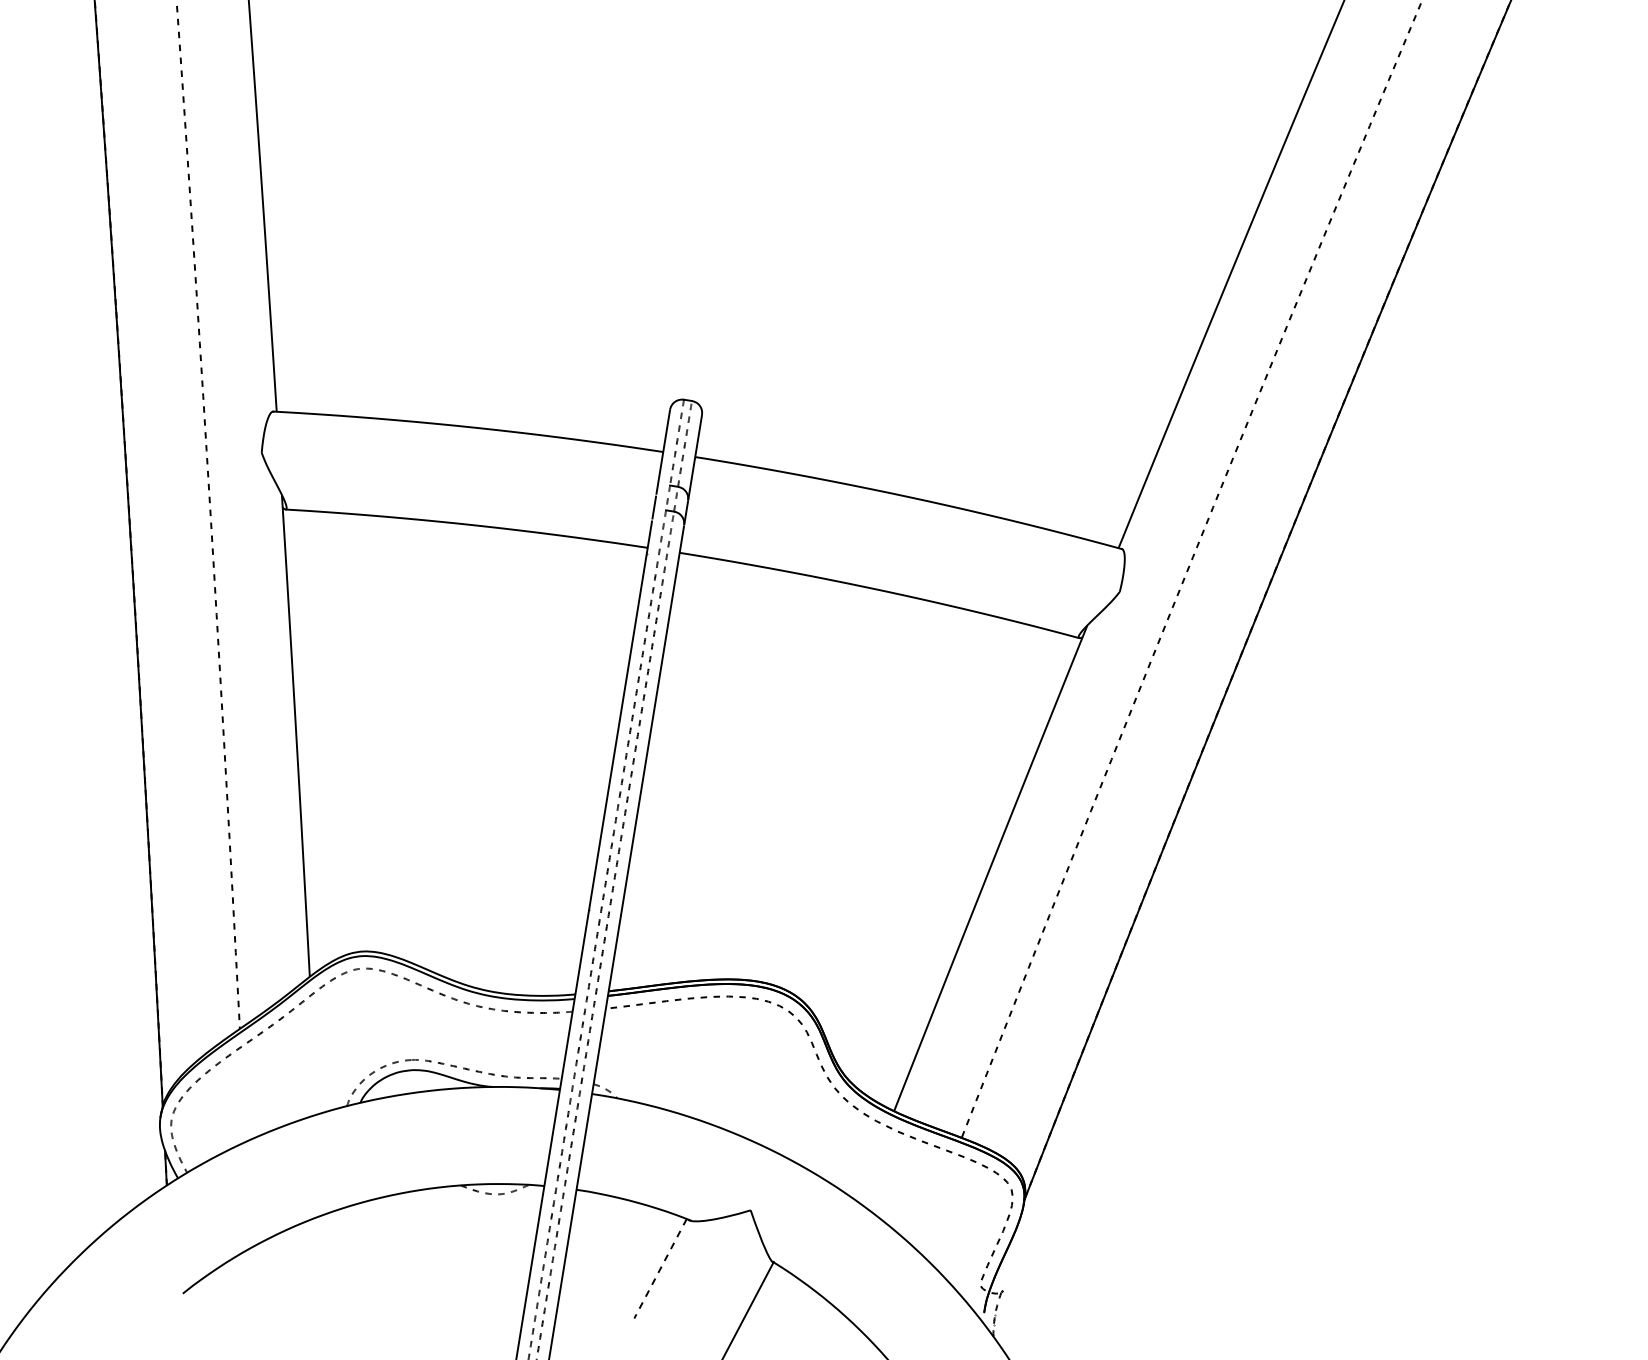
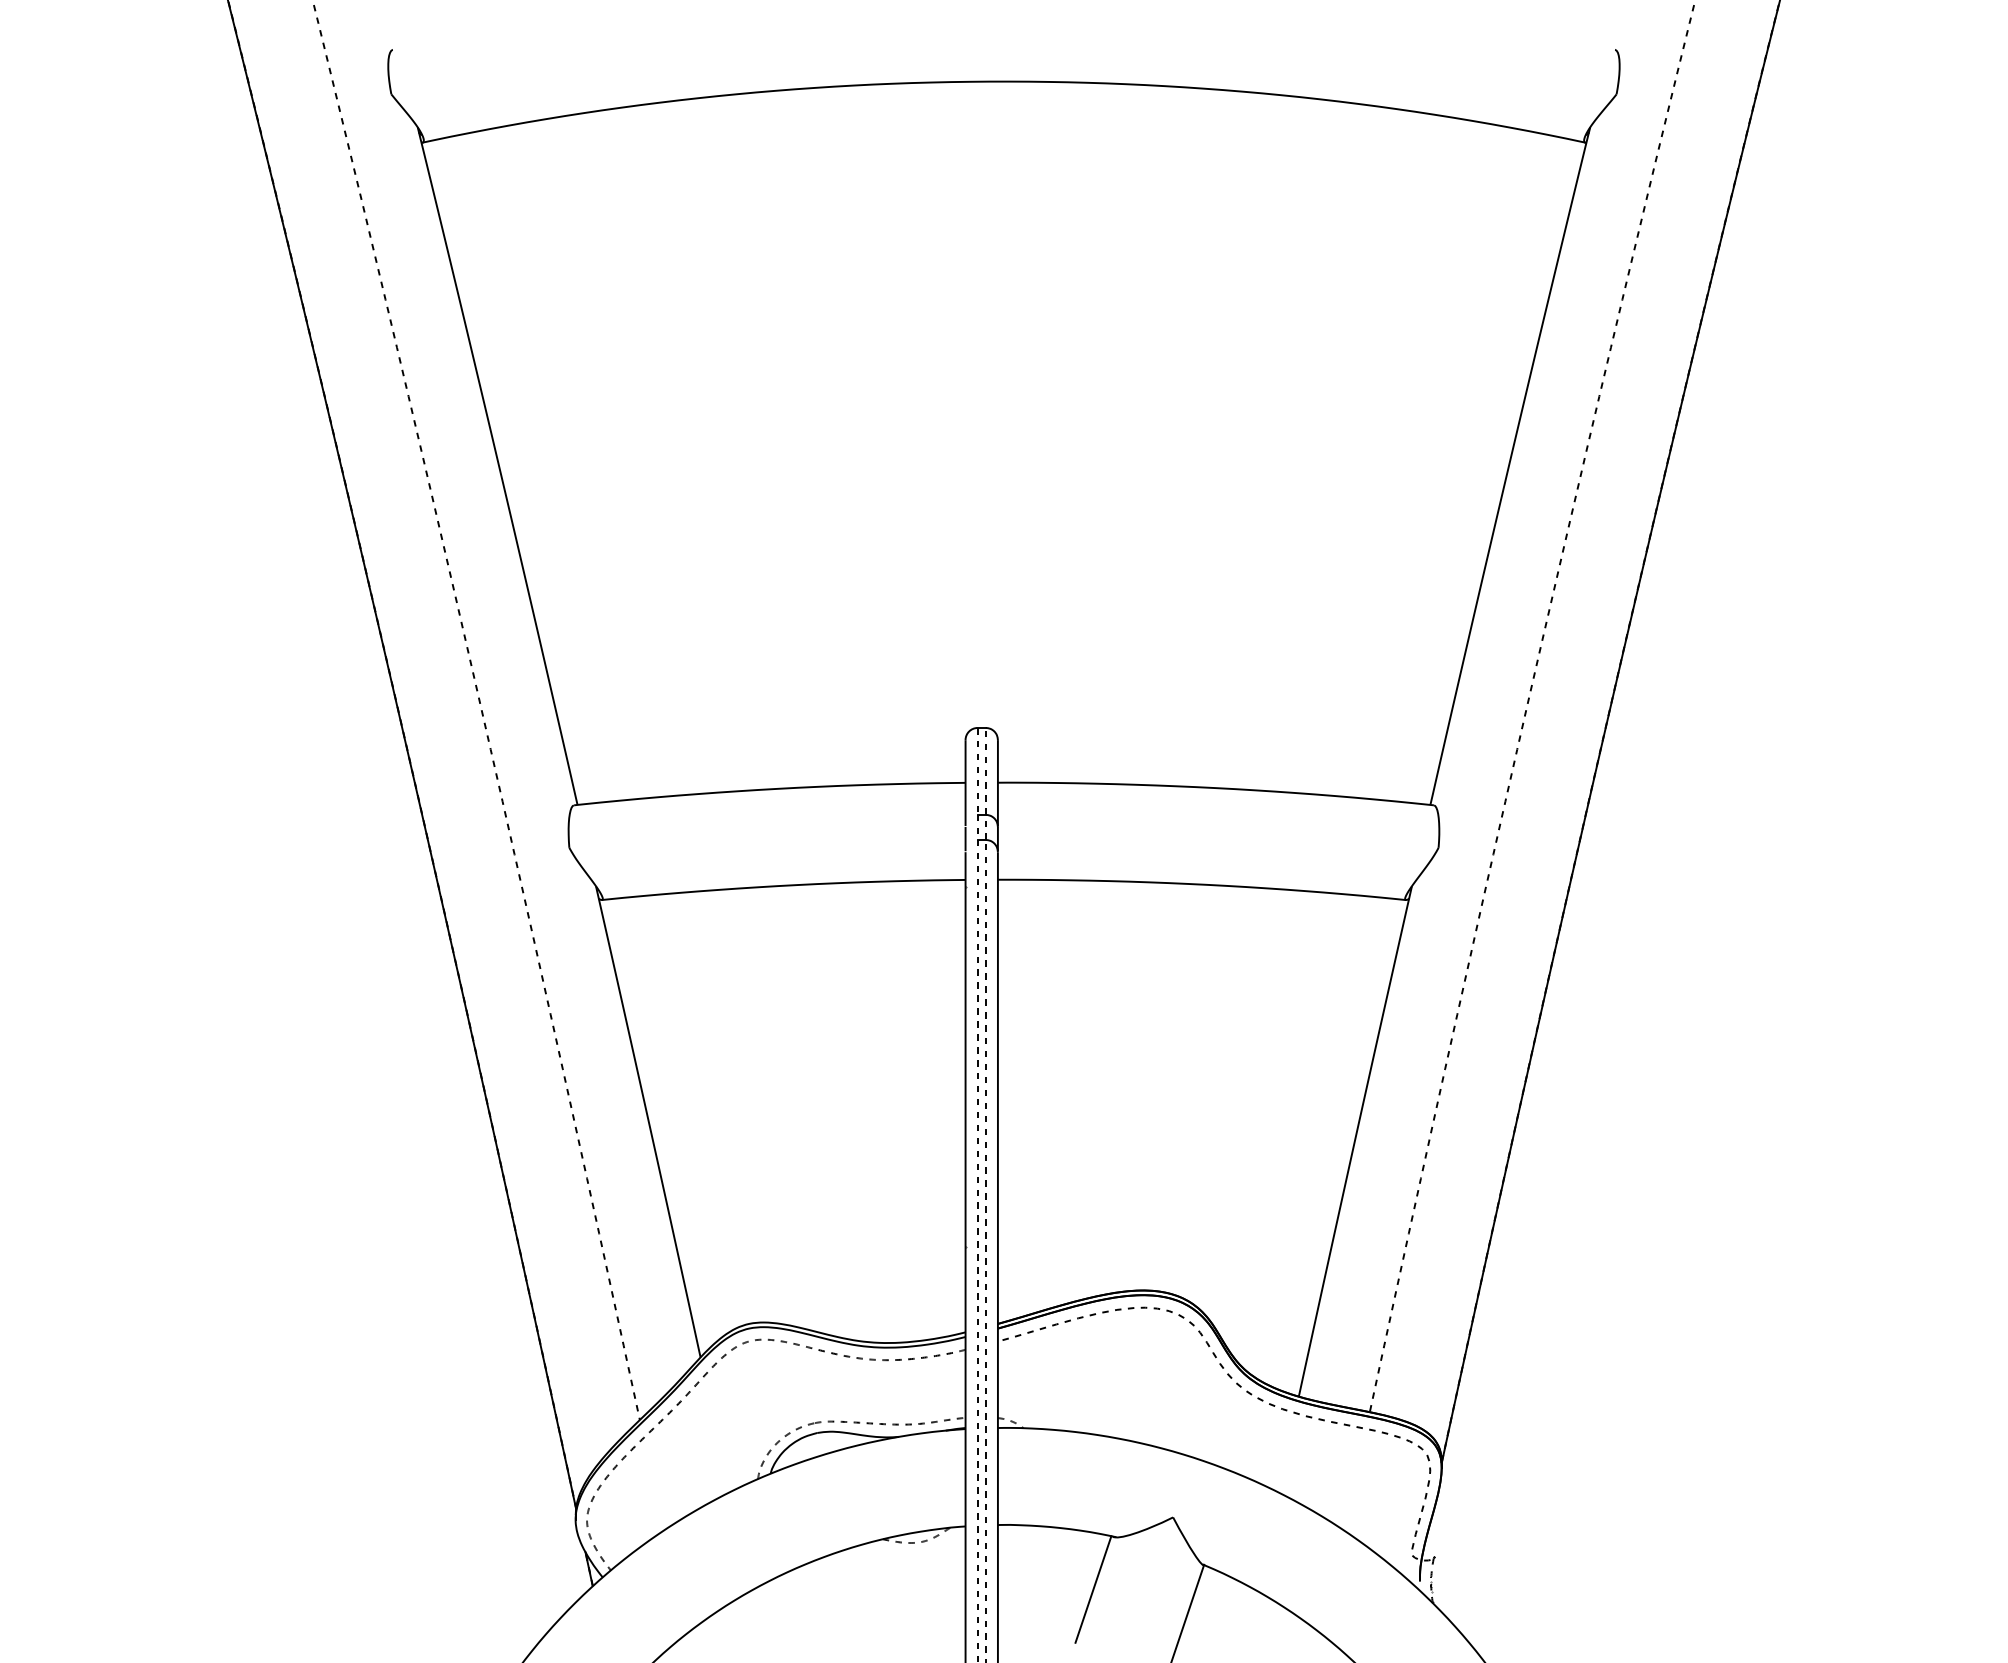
line: (660, 1268) -> (1093, 1589), dashed -> solid

